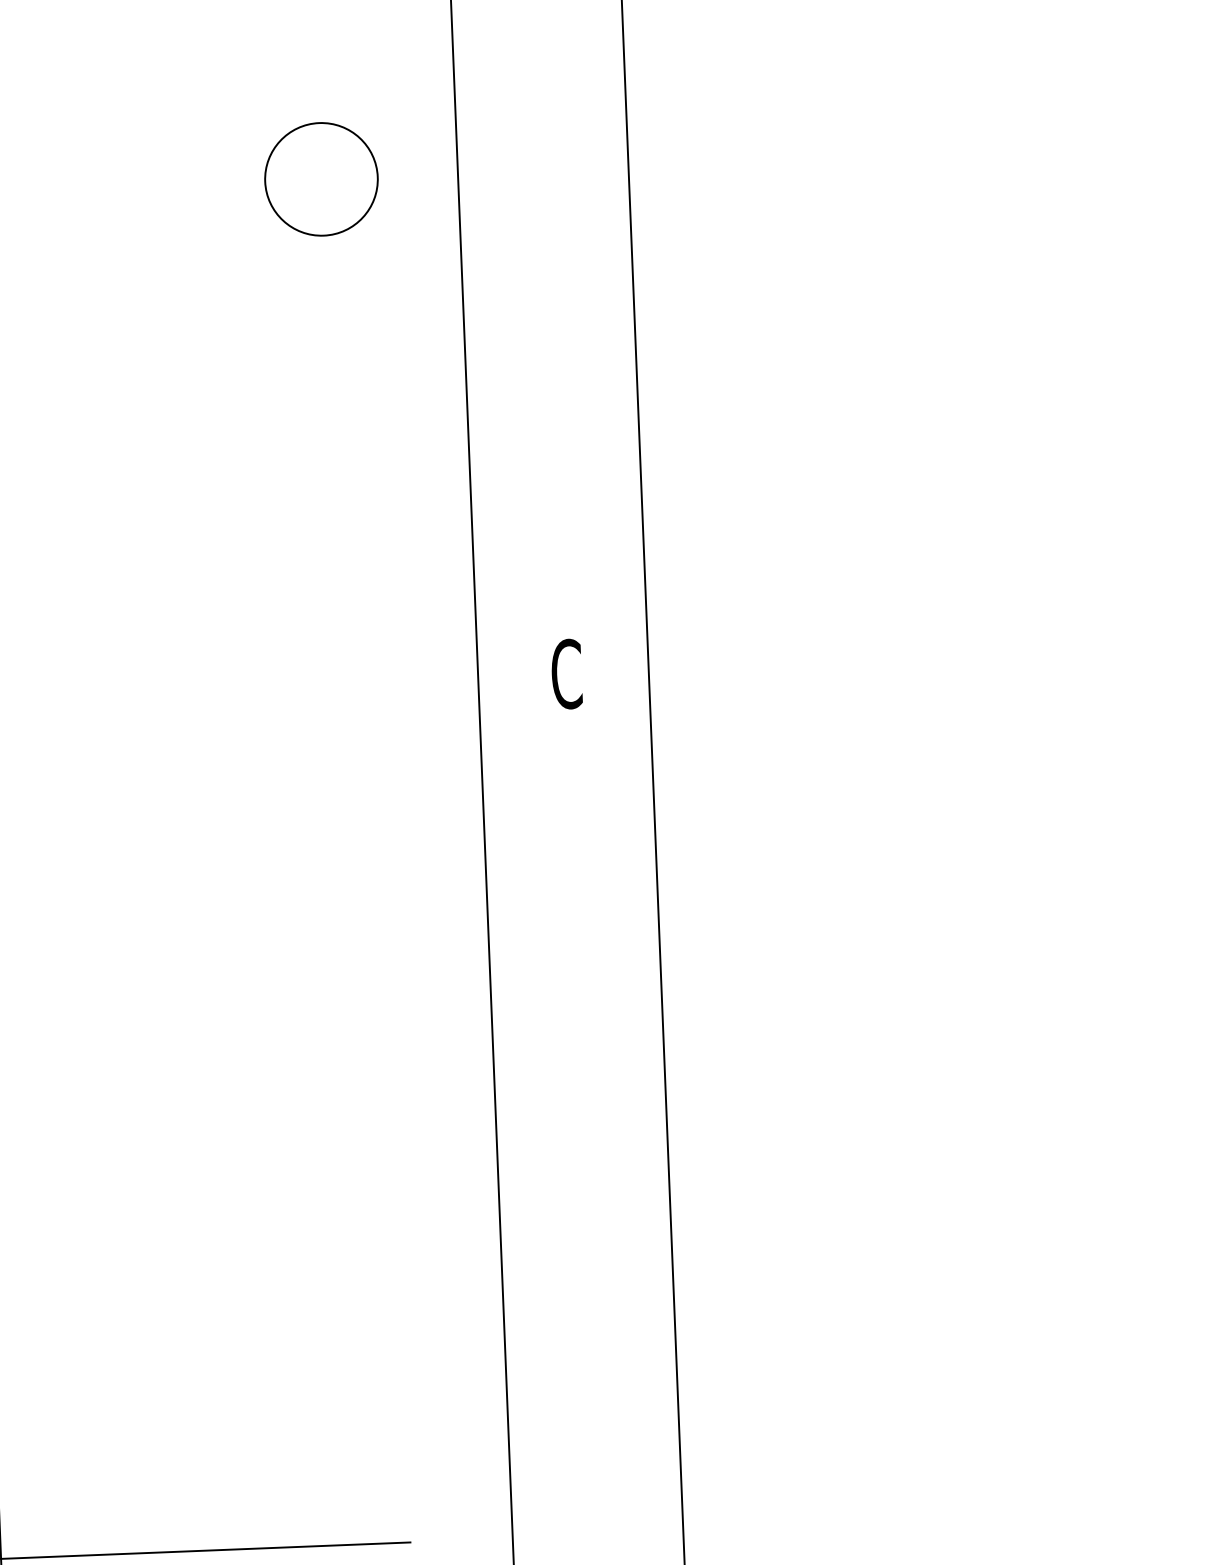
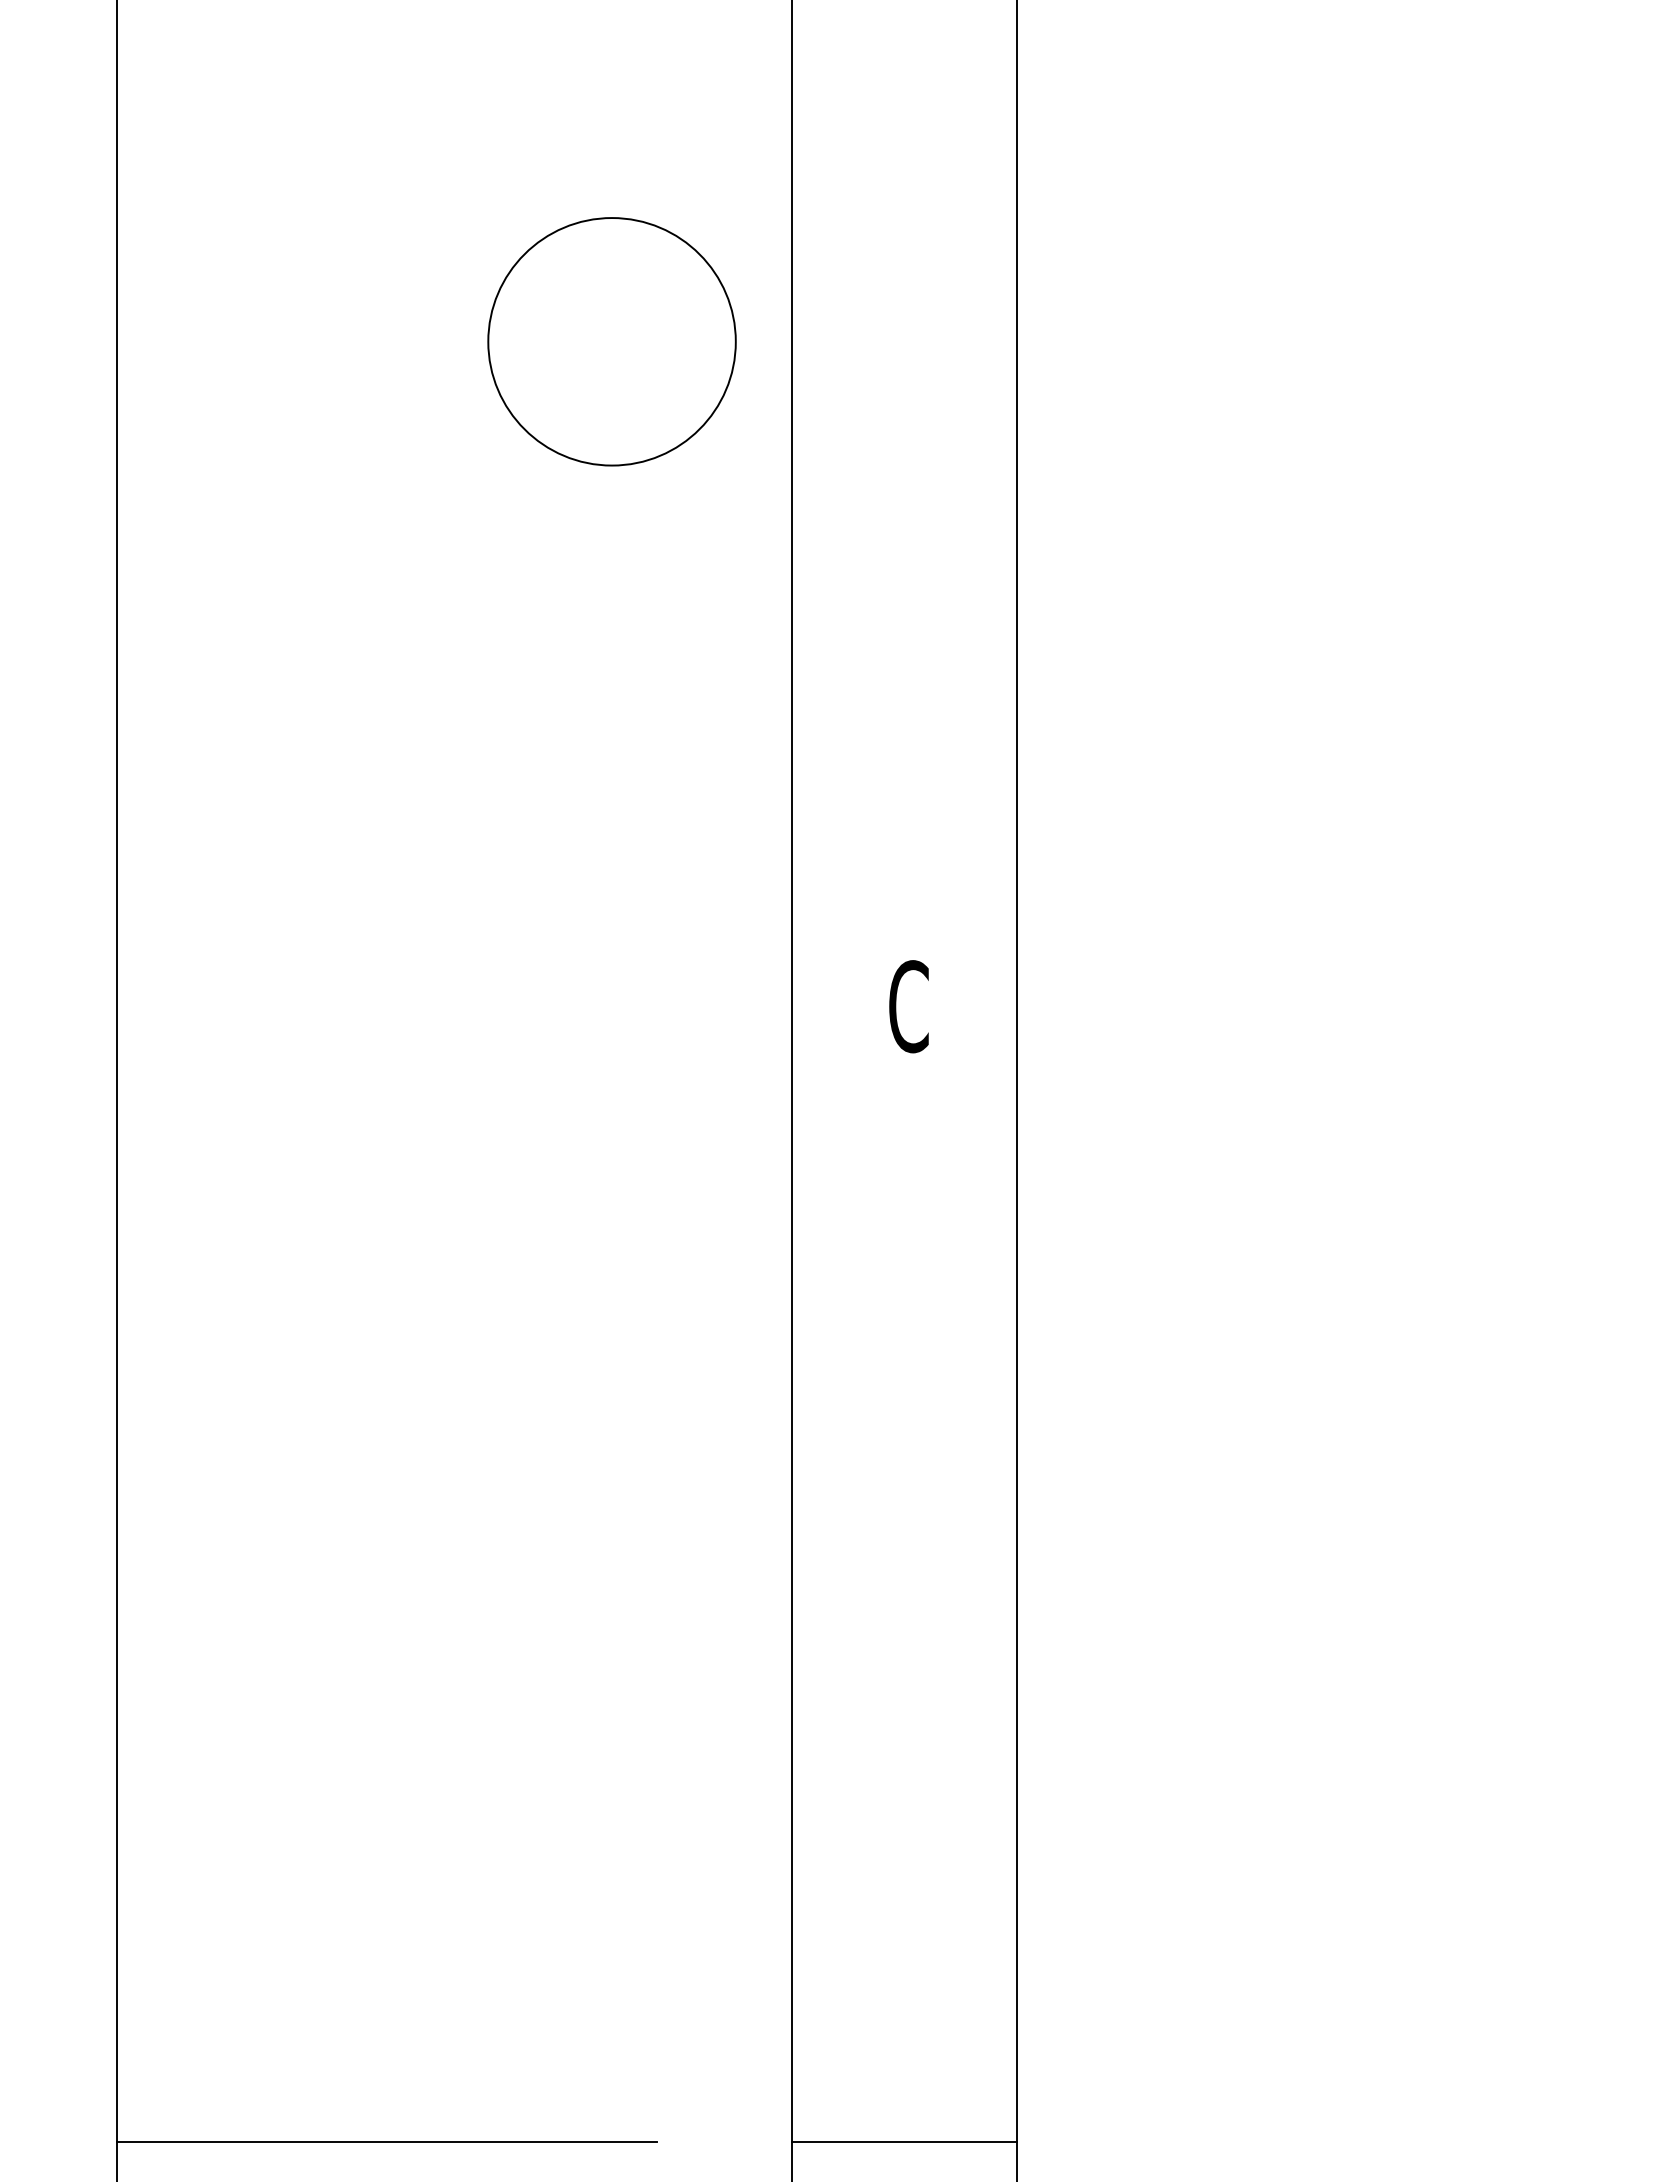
circle: (321, 179) -> (611, 341), size x1.67
line: (597, 1534) -> (904, 2141), added

